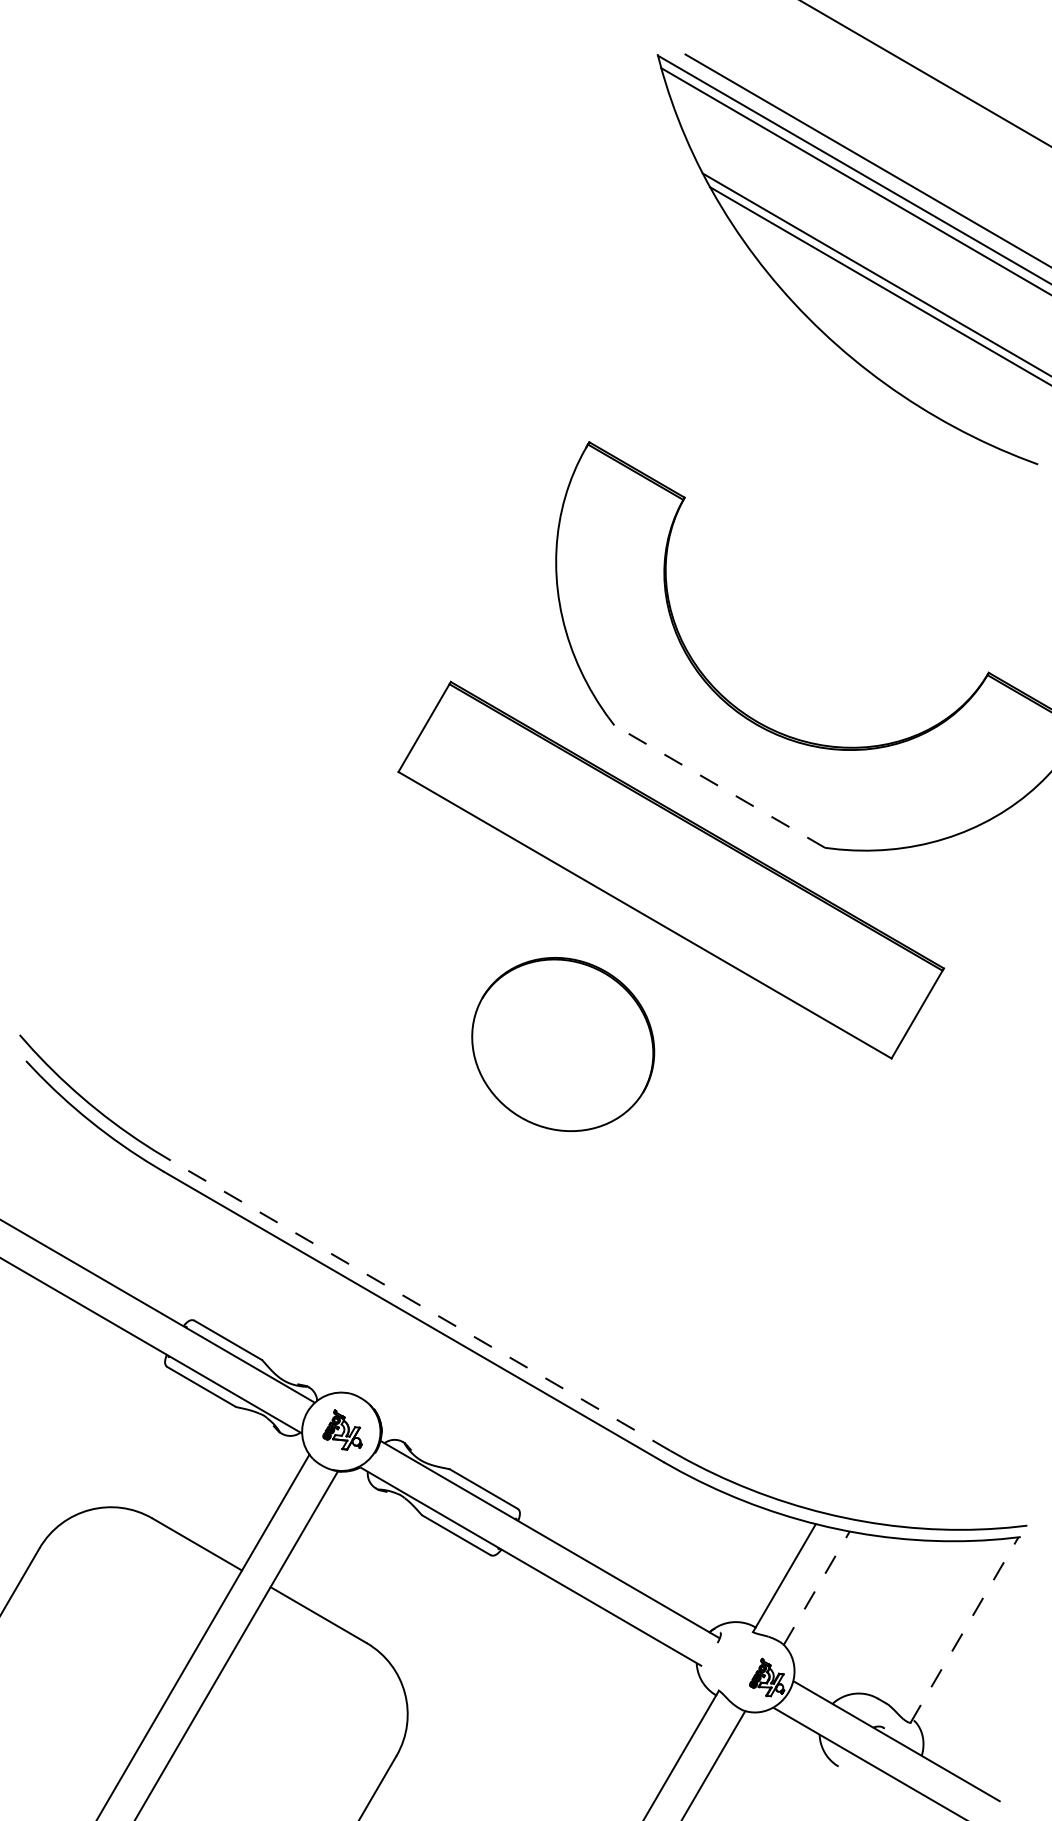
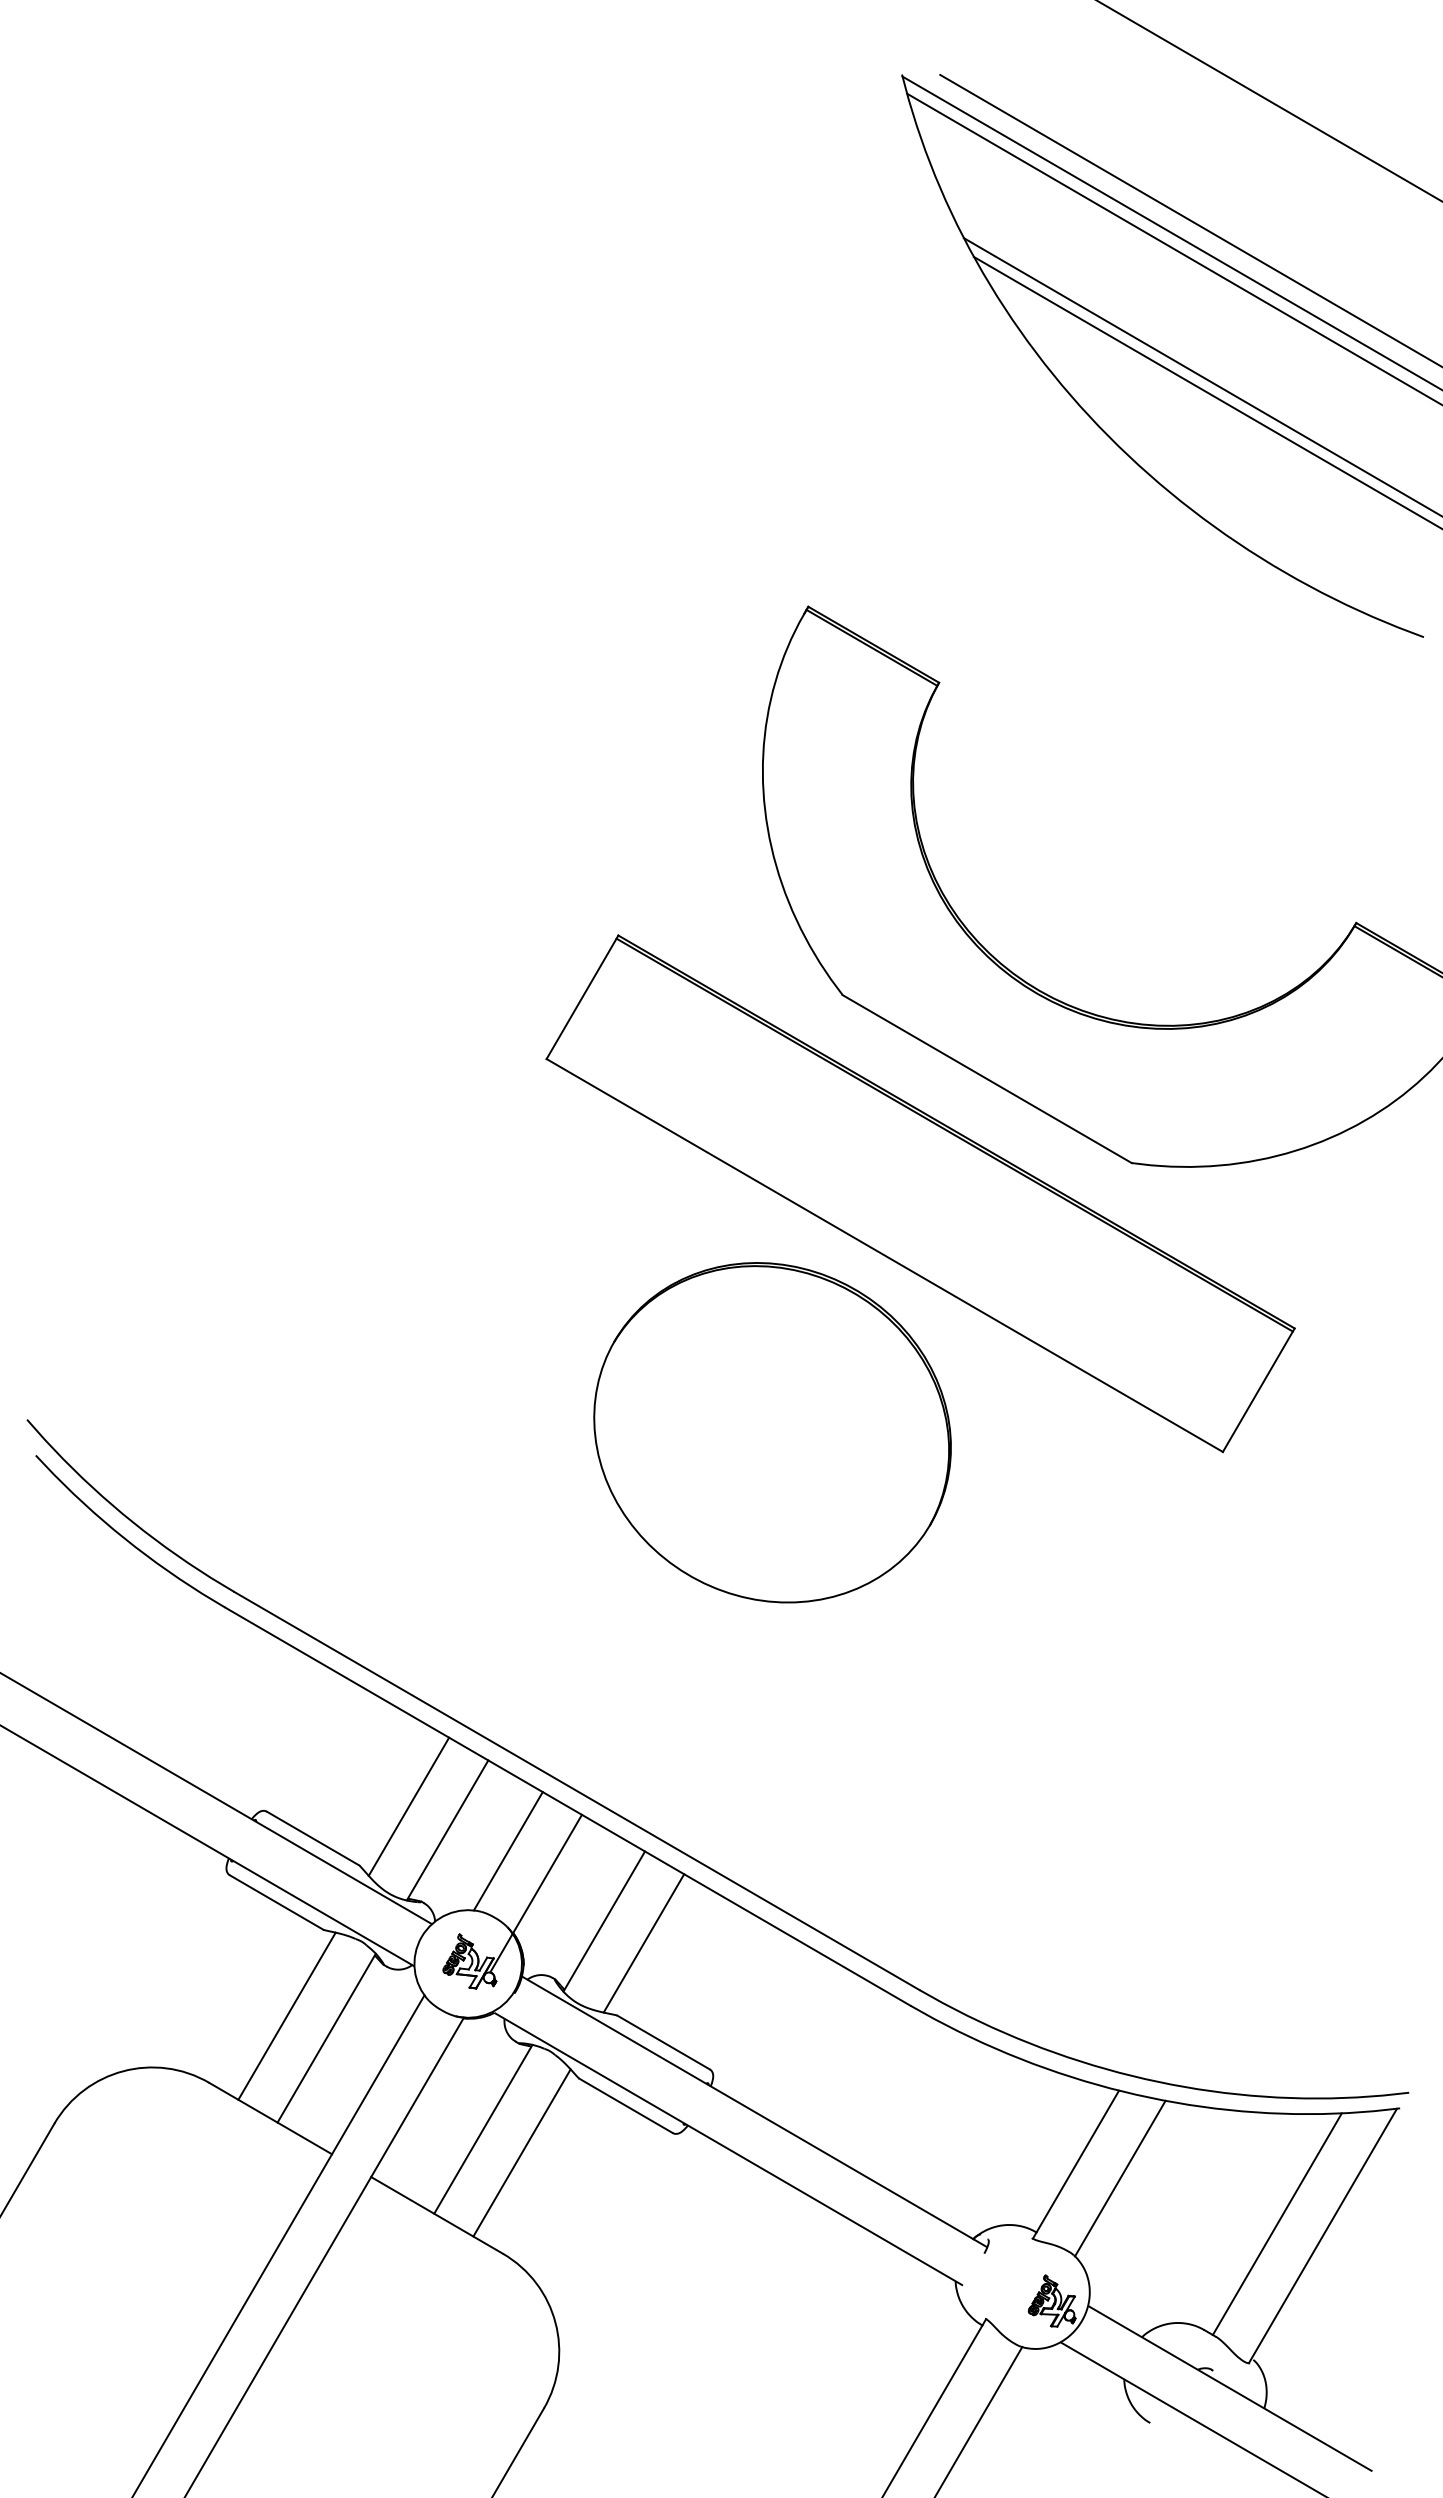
line: (719, 786) -> (986, 1078), dashed -> solid
part: (563, 1044) -> (772, 1432), size x1.43
line: (420, 1305) -> (576, 1790), dashed -> solid
line: (297, 1316) -> (408, 1806), added
line: (326, 1334) -> (447, 1830), added
line: (369, 1349) -> (507, 1851), added
line: (390, 1380) -> (535, 1893), added
line: (440, 1400) -> (604, 1921), added
line: (469, 1416) -> (643, 1943), added
line: (208, 1469) -> (286, 2015), added
line: (238, 1485) -> (326, 2037), added
line: (352, 1551) -> (483, 2128), added
line: (380, 1569) -> (521, 2152), added
line: (816, 1588) -> (1120, 2178), dashed -> solid
line: (930, 1621) -> (1276, 2224), added
line: (964, 1629) -> (1323, 2235), dashed -> solid

